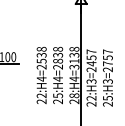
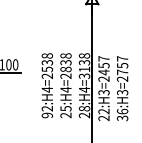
text: (107, 100) -> (122, 114), 25:H3=2757 -> 36:H3=2757
text: (41, 101) -> (47, 115), 22:H4=2538 -> 92:H4=2538

